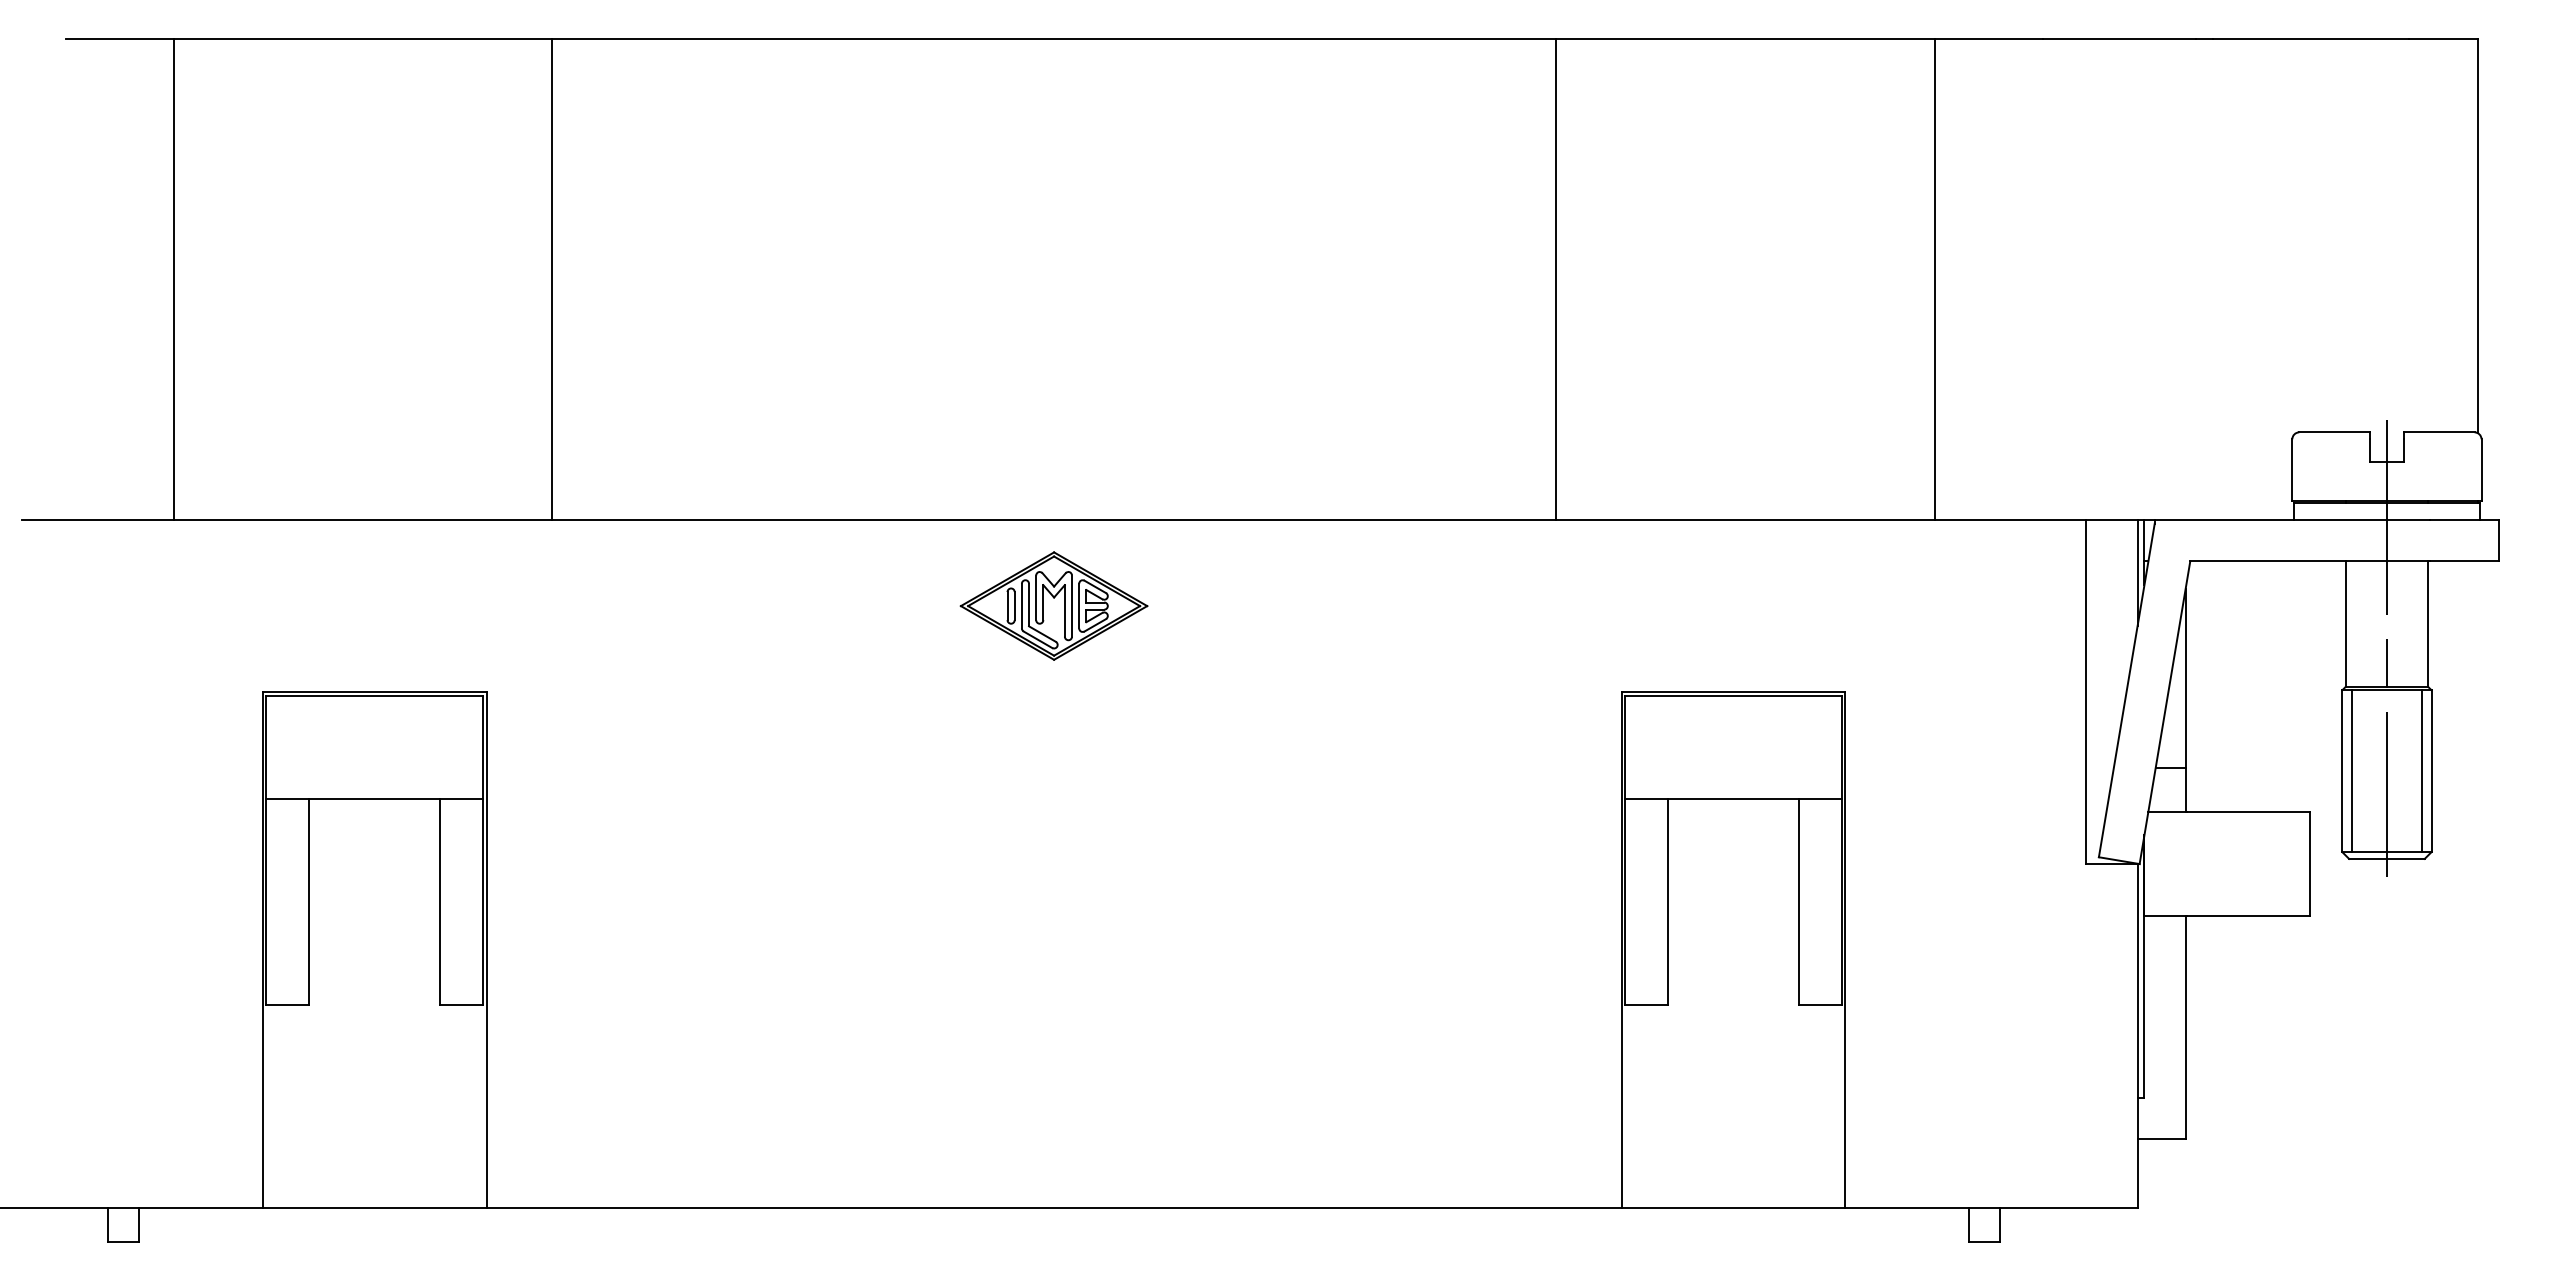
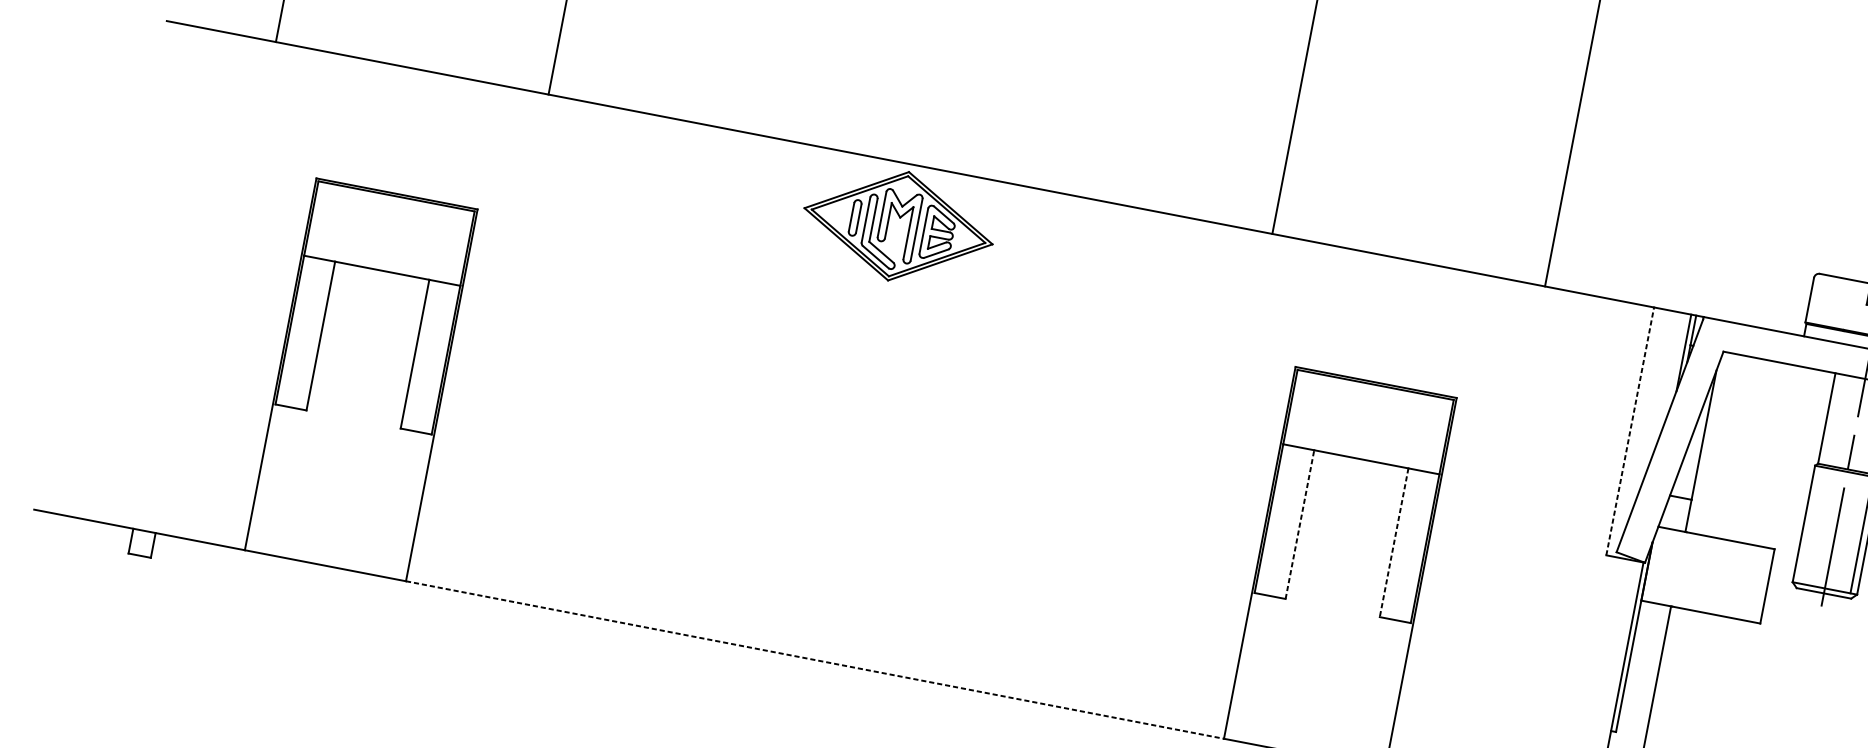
part: (1053, 605) -> (898, 225), size x1.4
line: (2085, 692) -> (1629, 431), solid -> dashed
line: (2351, 771) -> (1810, 525), removed
line: (1668, 901) -> (1300, 524), solid -> dashed
line: (1798, 902) -> (1393, 543), solid -> dashed
line: (1054, 1208) -> (815, 660), solid -> dashed

